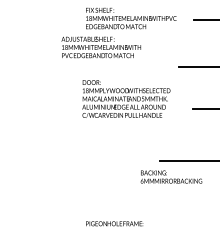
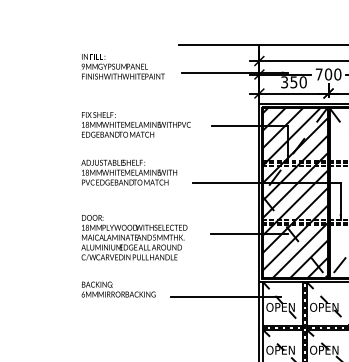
text: (101, 47) -> (129, 172), moved
text: (126, 98) -> (134, 237), moved
text: (171, 176) -> (118, 289), moved

